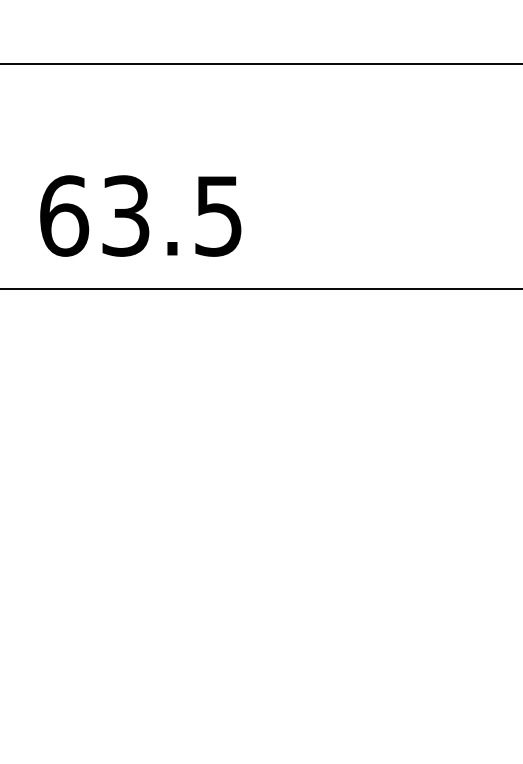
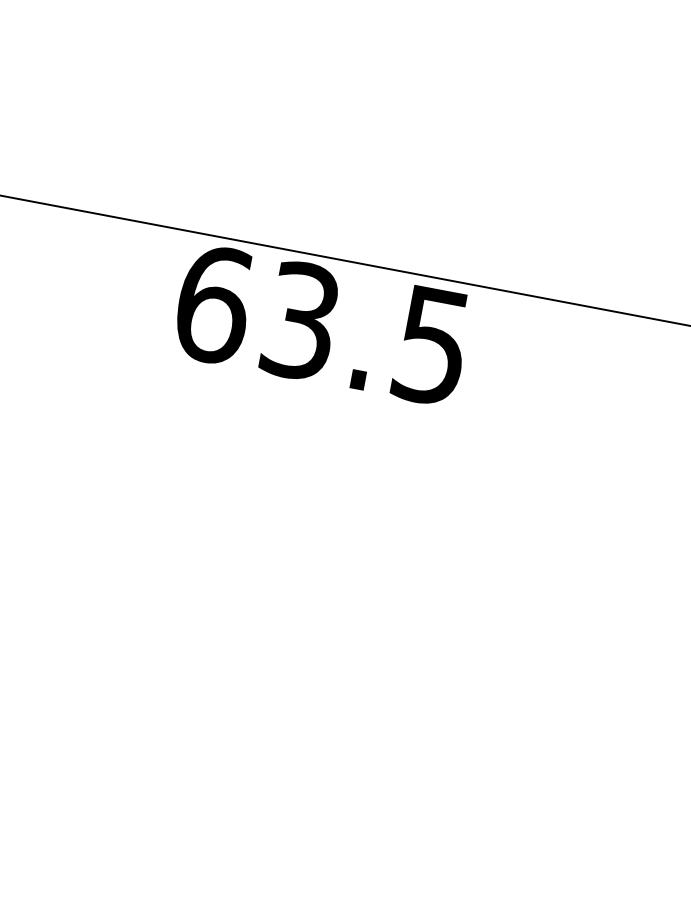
text: (140, 215) -> (321, 324), moved

